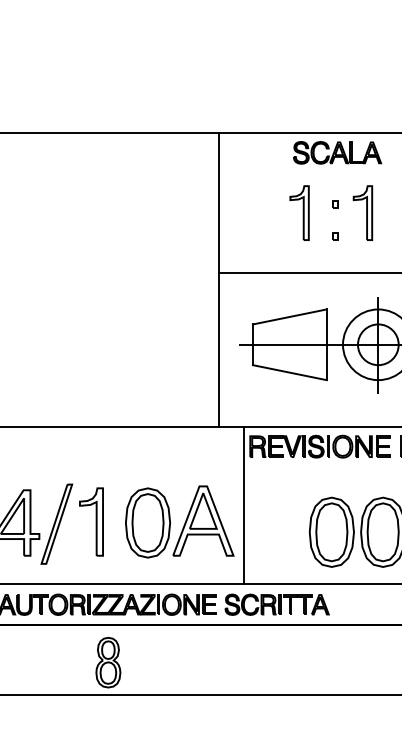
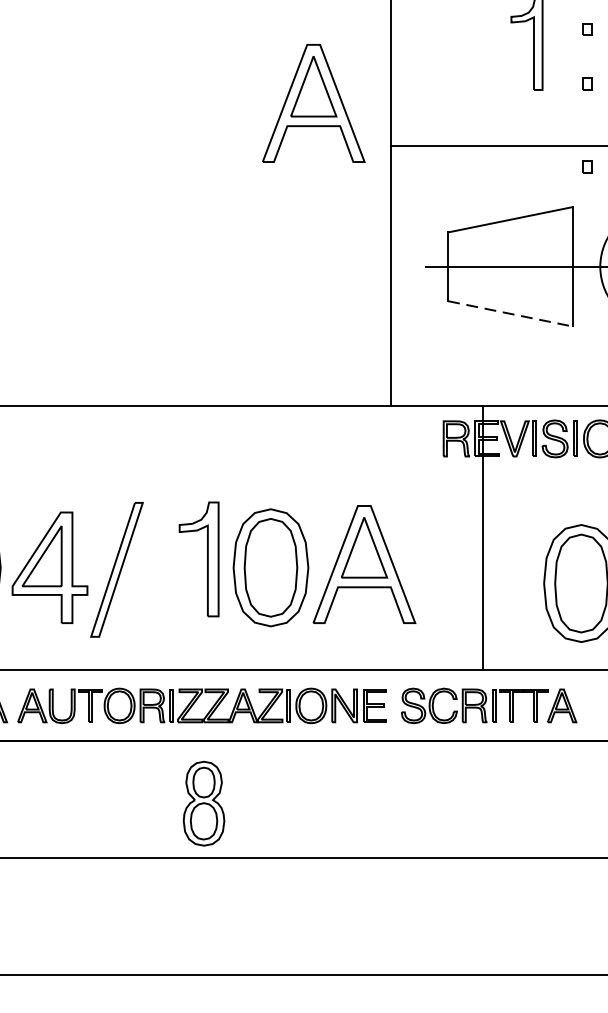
part: (173, 247) -> (313, 102), added
part: (335, 285) -> (587, 166), added
line: (289, 372) -> (509, 313), solid -> dashed
line: (243, 504) -> (482, 536), moved
part: (91, 521) -> (199, 558), moved

